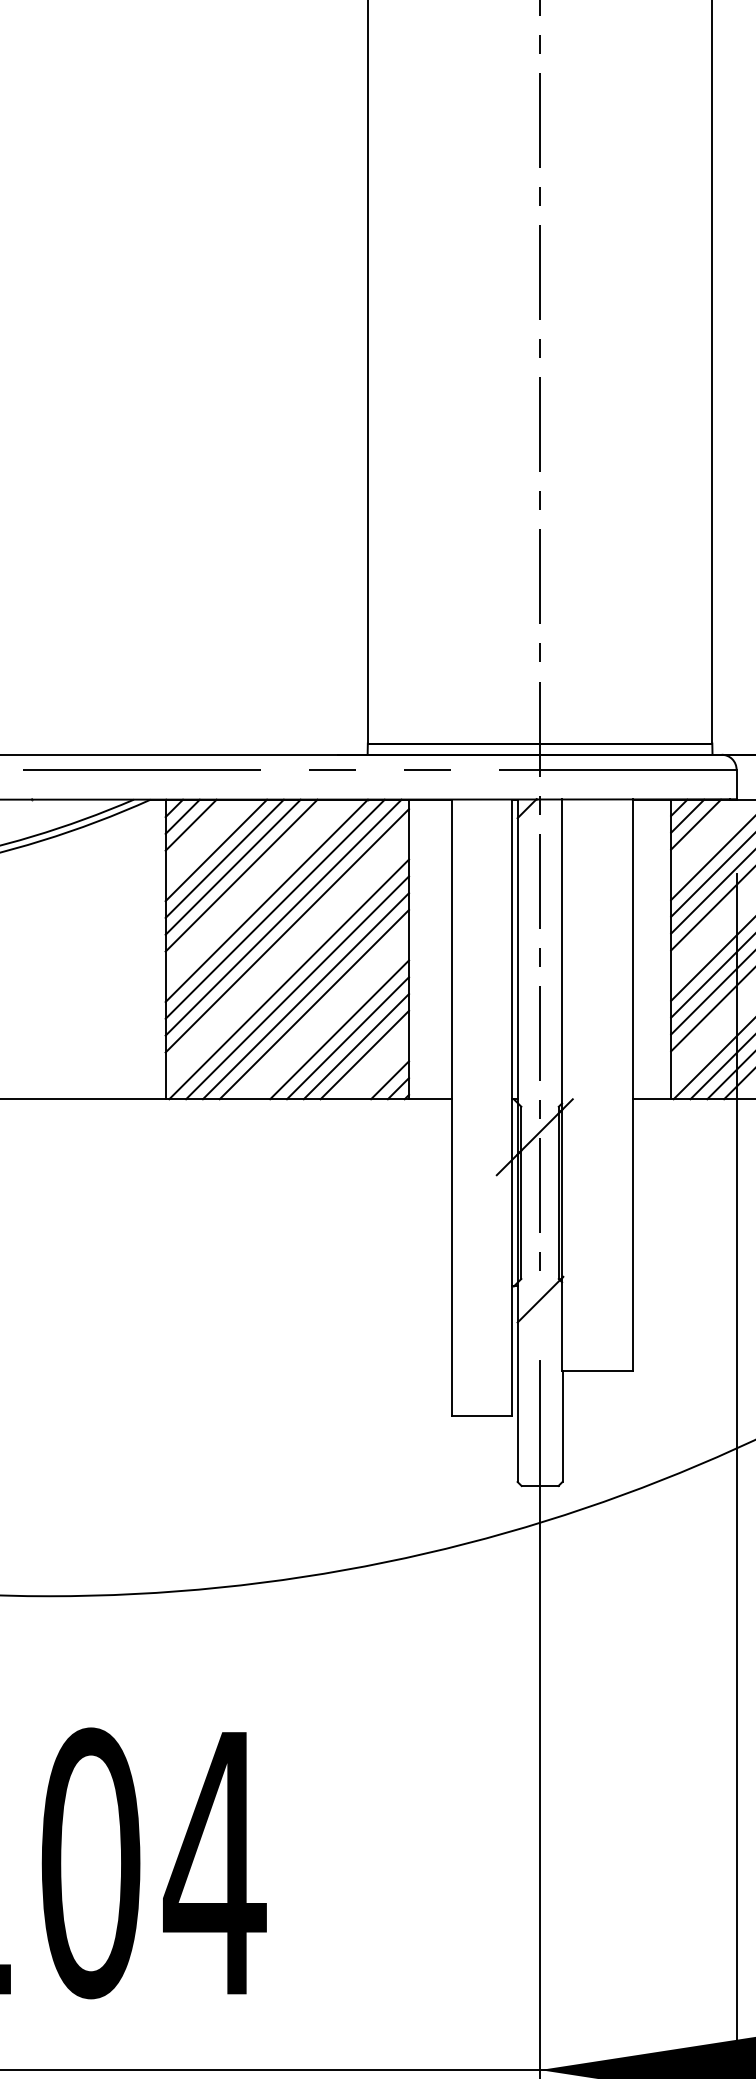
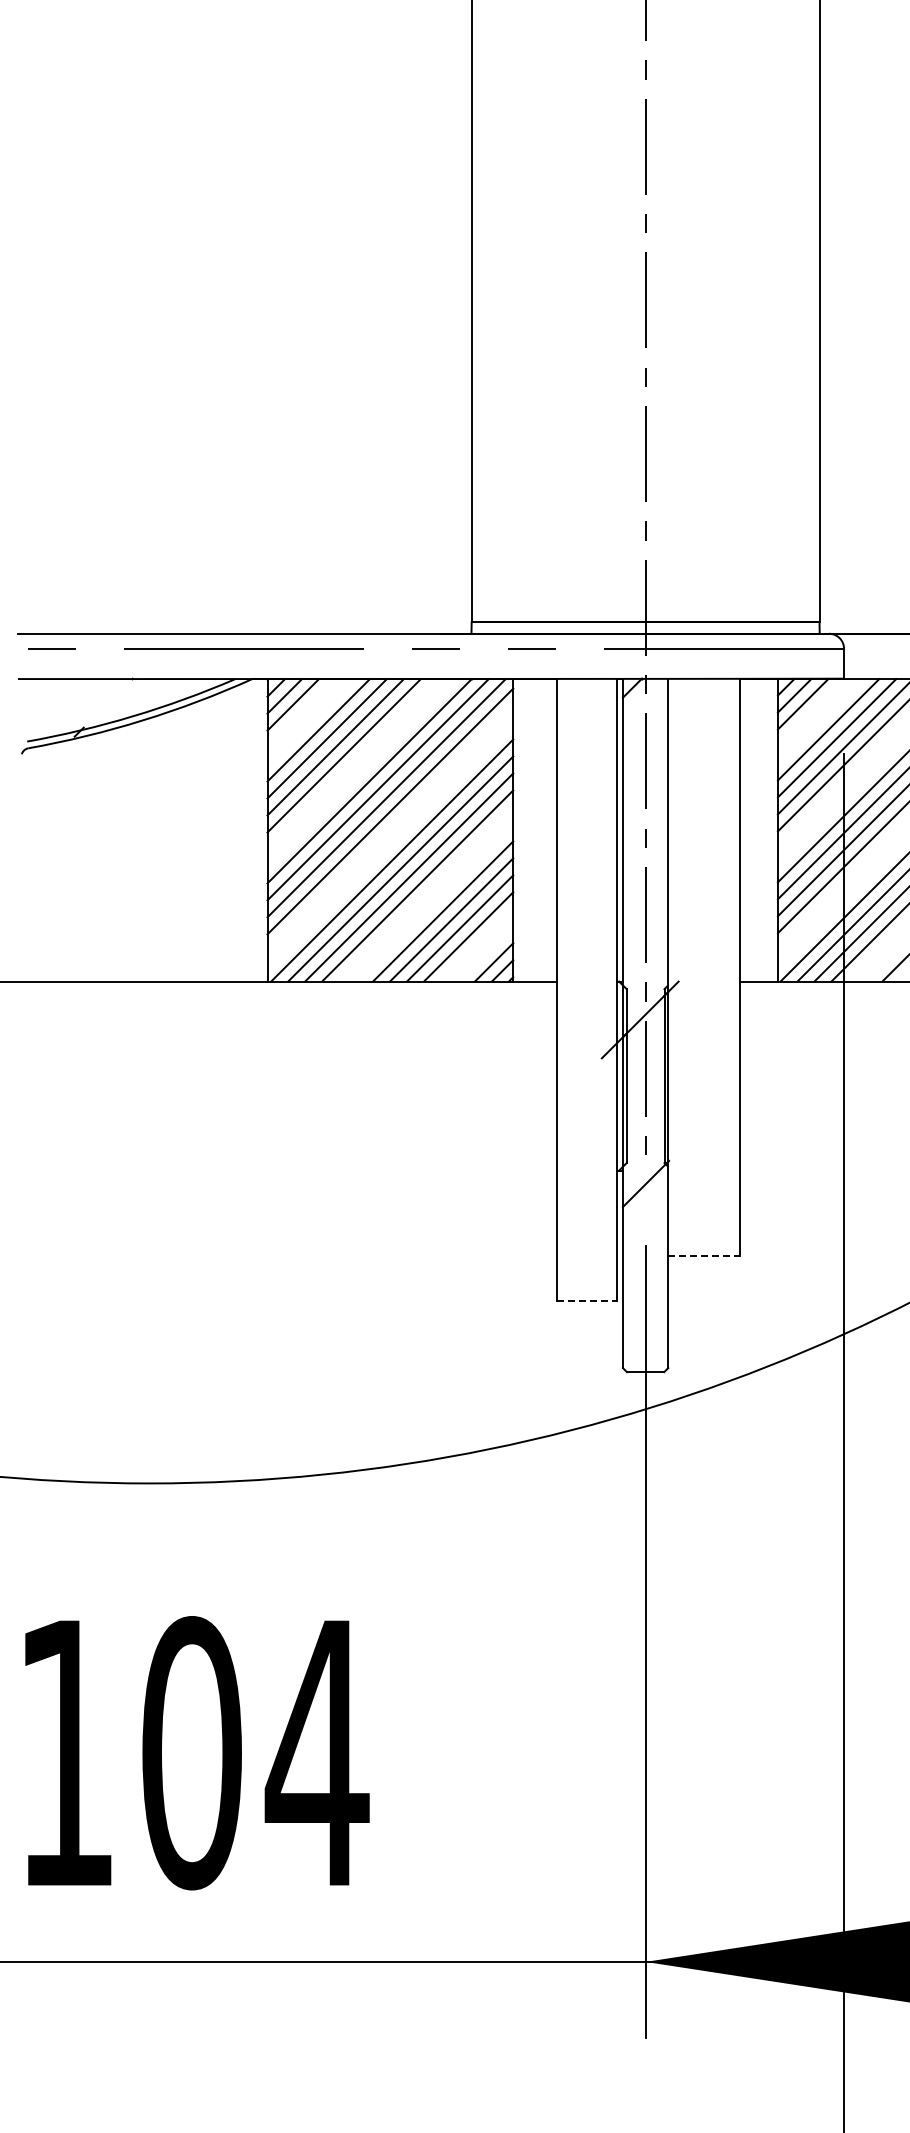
line: (598, 1370) -> (704, 1255), solid -> dashed
line: (482, 1416) -> (587, 1301), solid -> dashed

